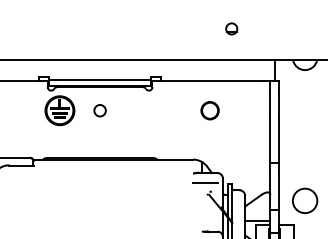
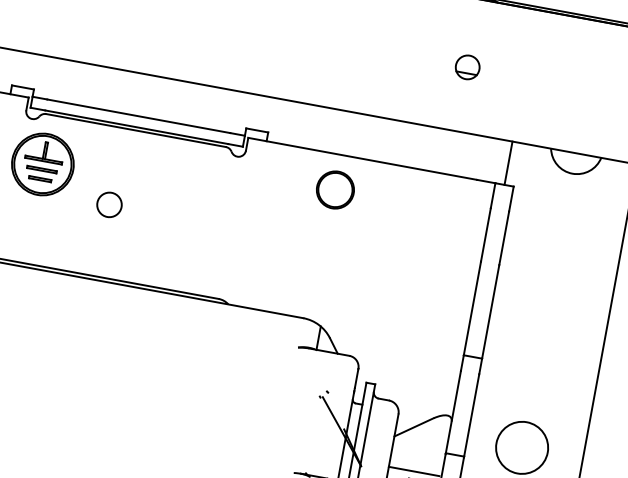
part: (231, 28) -> (467, 66), moved
circle: (99, 110) -> (108, 204), moved
circle: (209, 110) -> (334, 189), moved
line: (205, 182) -> (320, 370), removed

